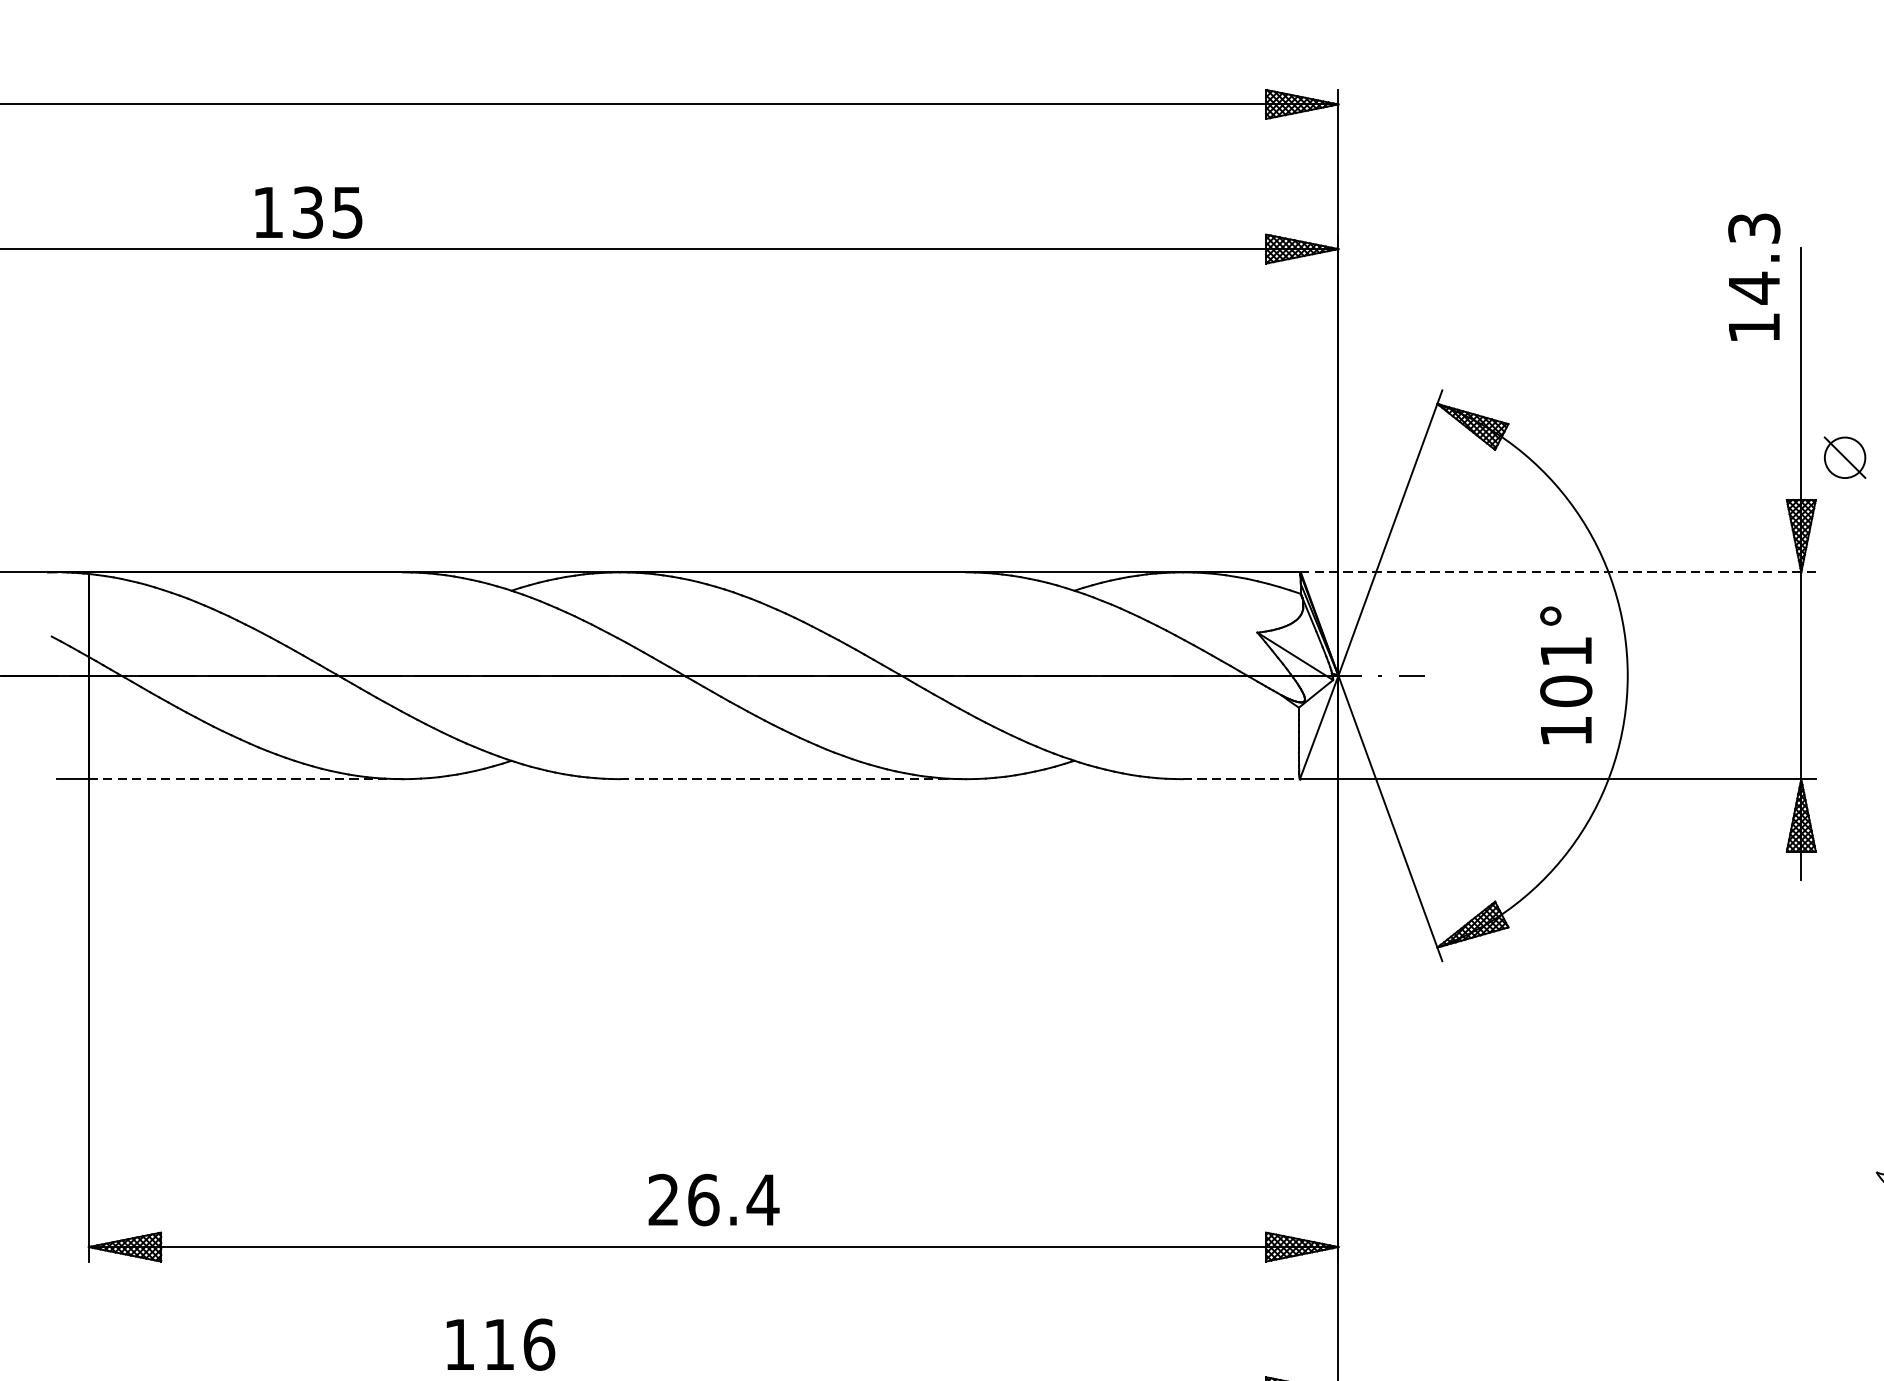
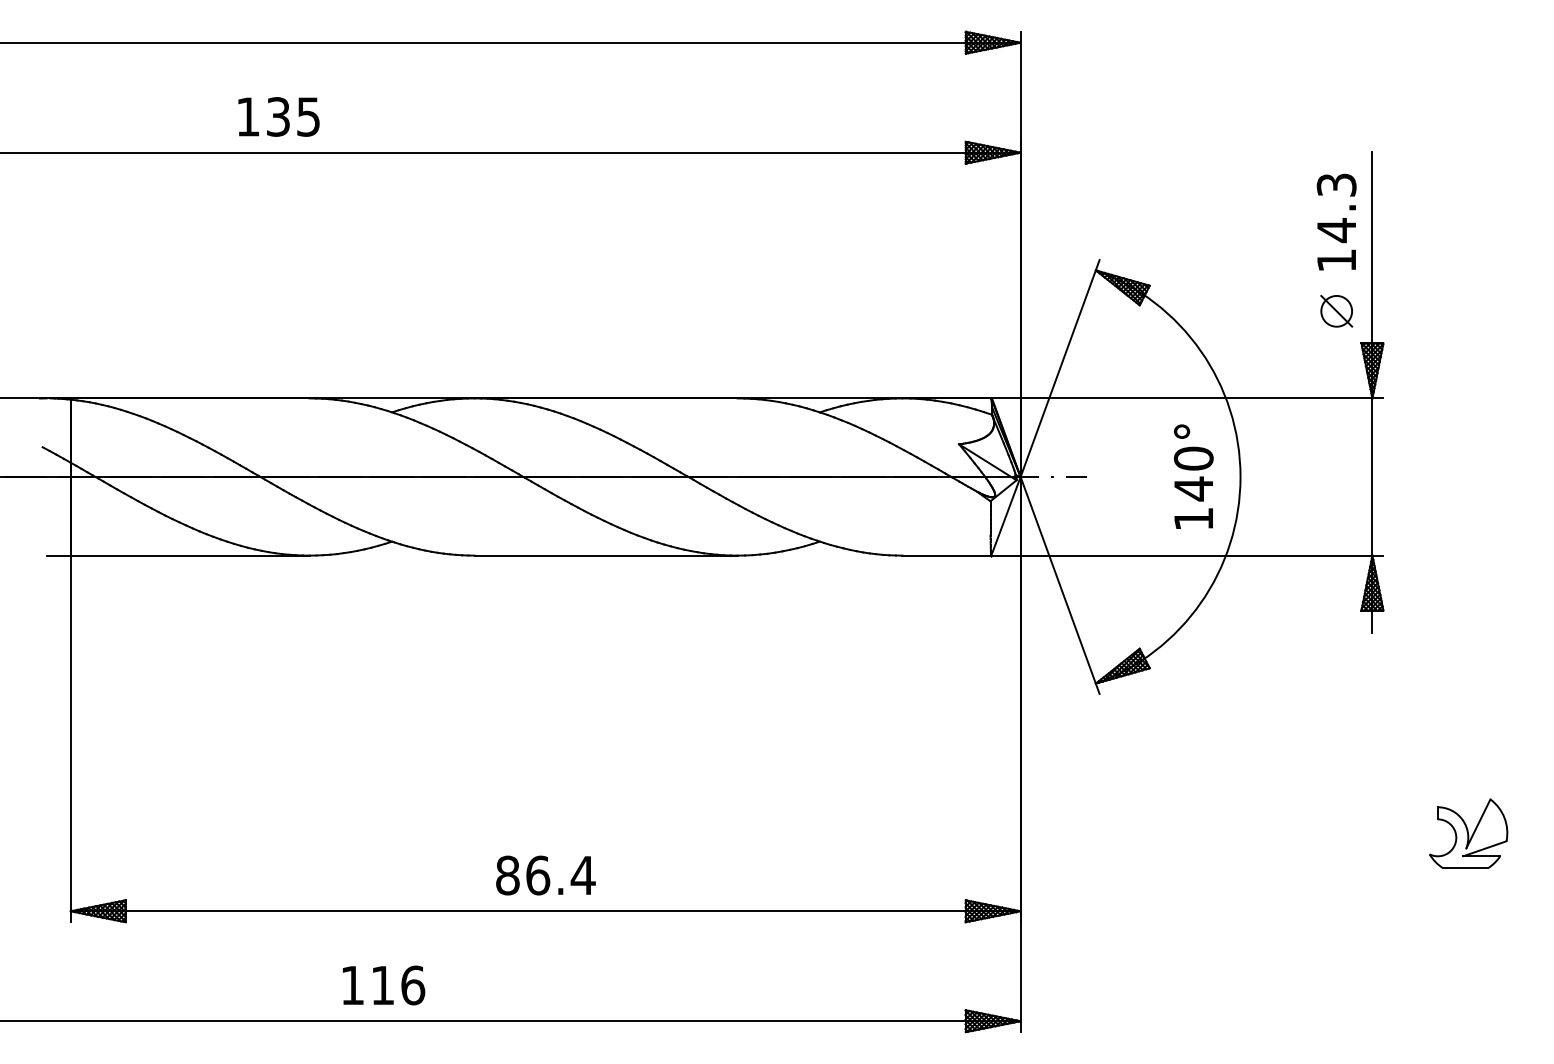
text: (308, 211) -> (278, 116), moved
text: (1754, 276) -> (1336, 221), moved
part: (1844, 456) -> (1336, 310), moved
line: (1557, 572) -> (1187, 398), dashed -> solid
text: (1565, 671) -> (1193, 473), 101° -> 140°
line: (246, 779) -> (190, 555), dashed -> solid
line: (793, 779) -> (606, 555), dashed -> solid
line: (1242, 779) -> (947, 555), dashed -> solid
text: (663, 1200) -> (507, 875), 26.4 -> 86.4

